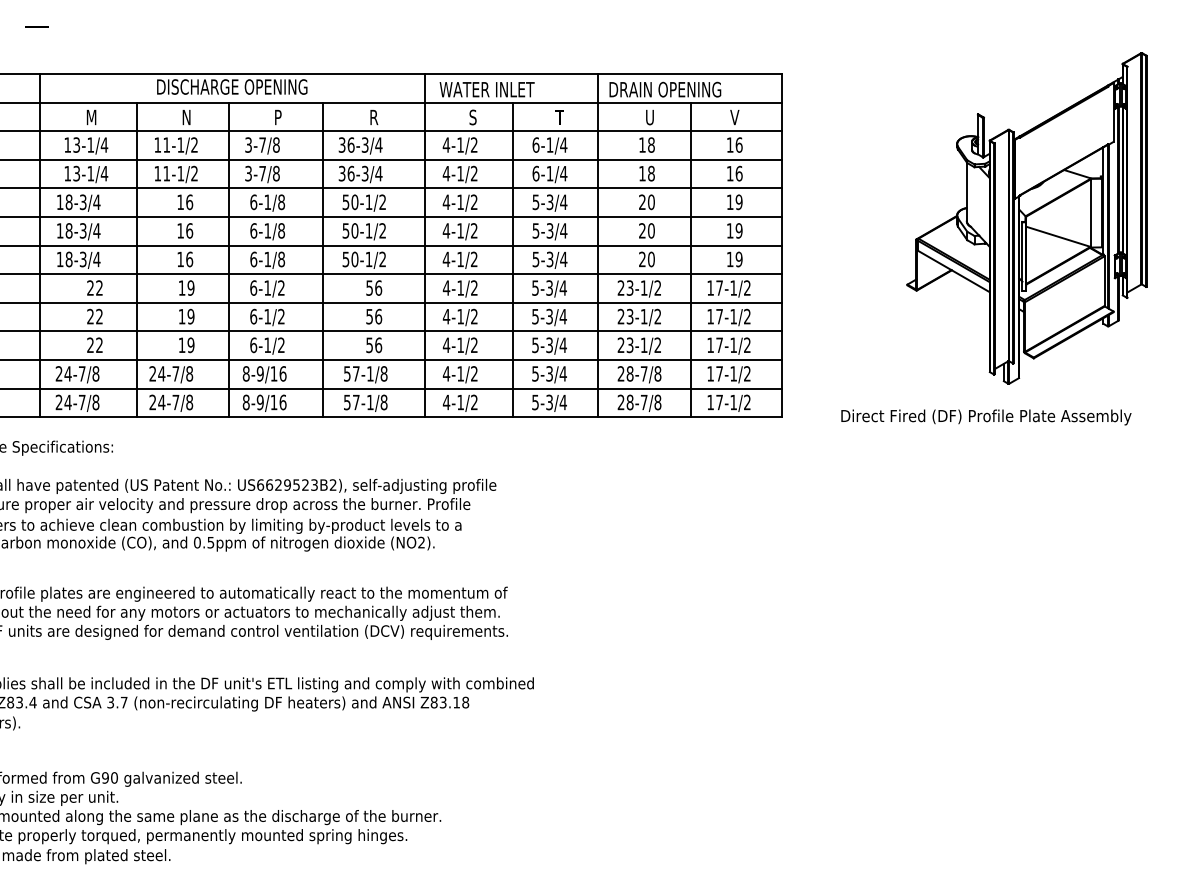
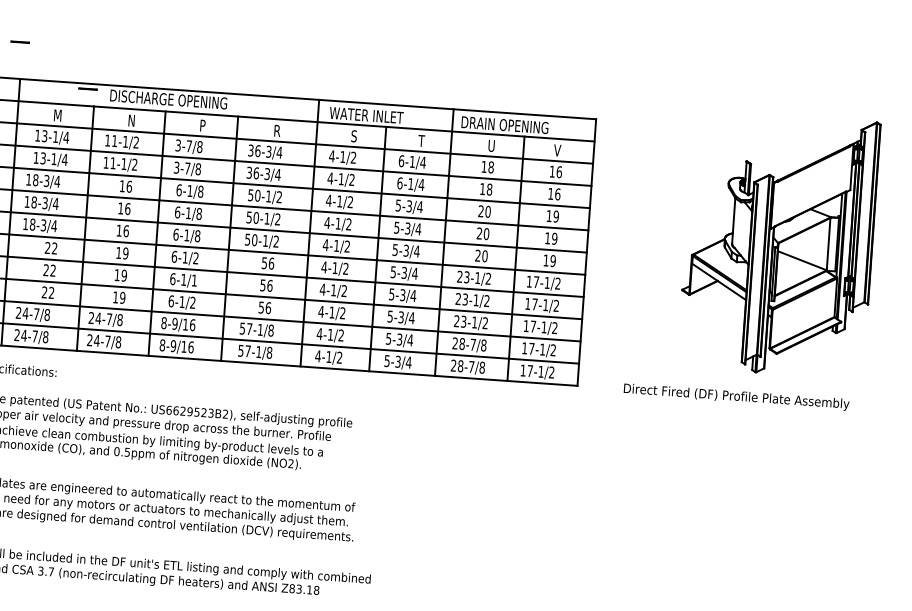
line: (127, 80) -> (87, 88), added
text: (281, 316) -> (194, 280), 6-1/2 -> 6-1/1

